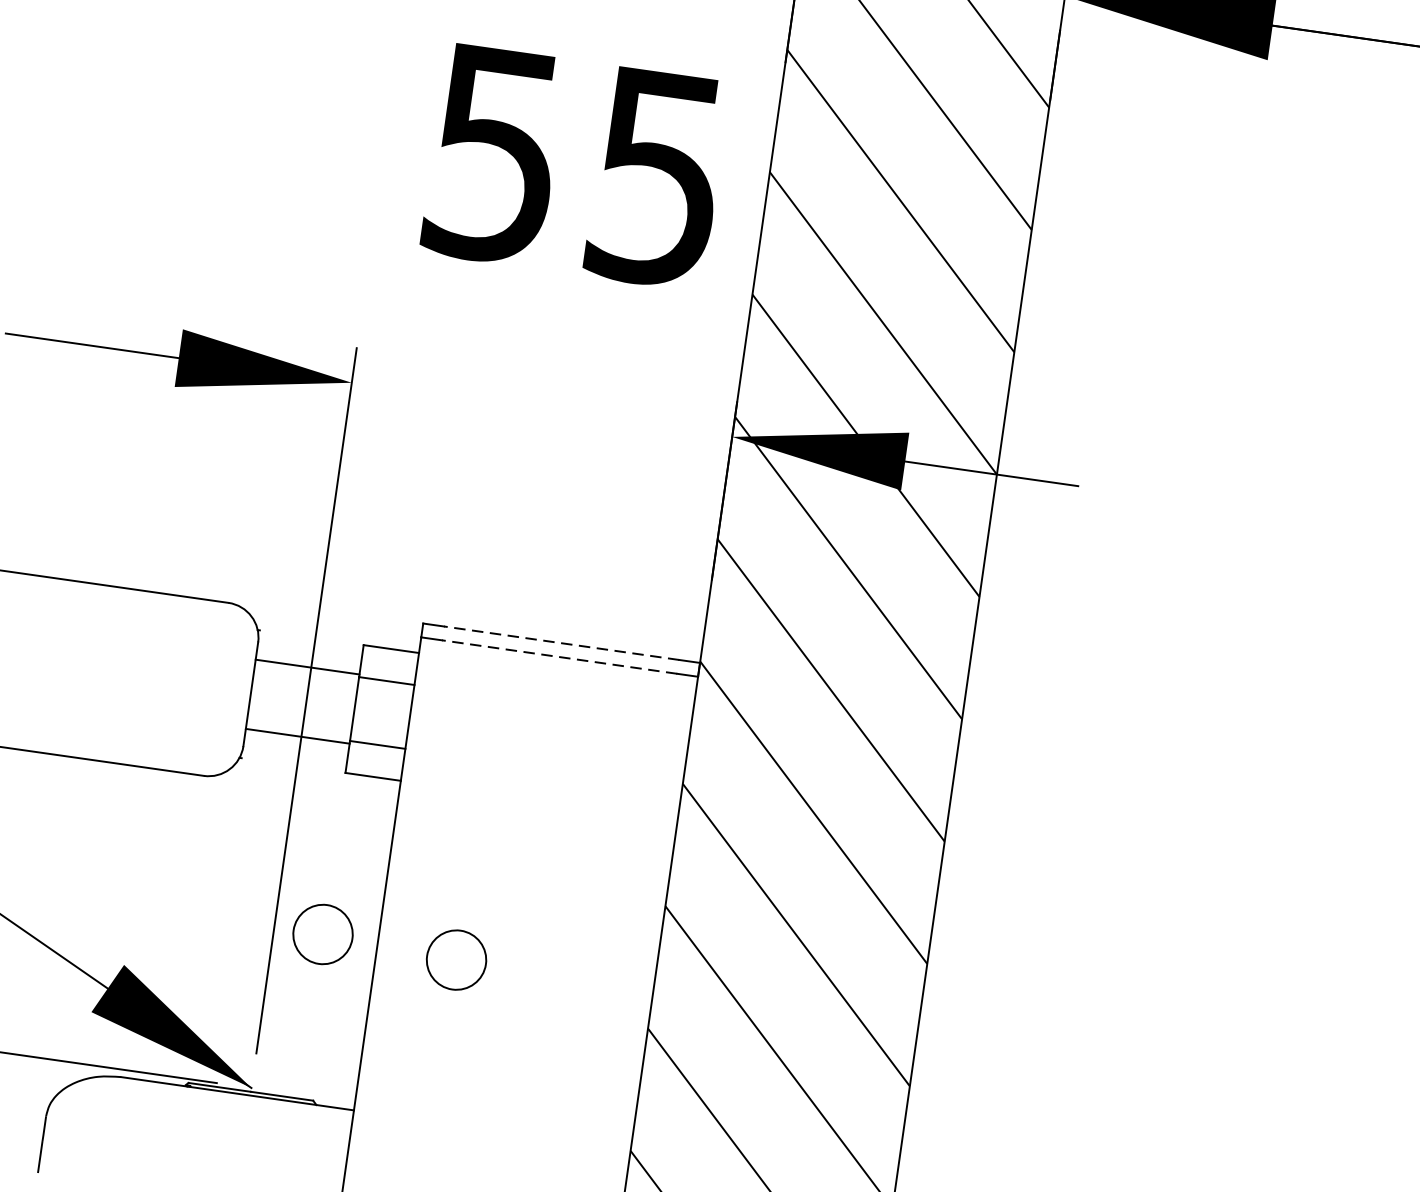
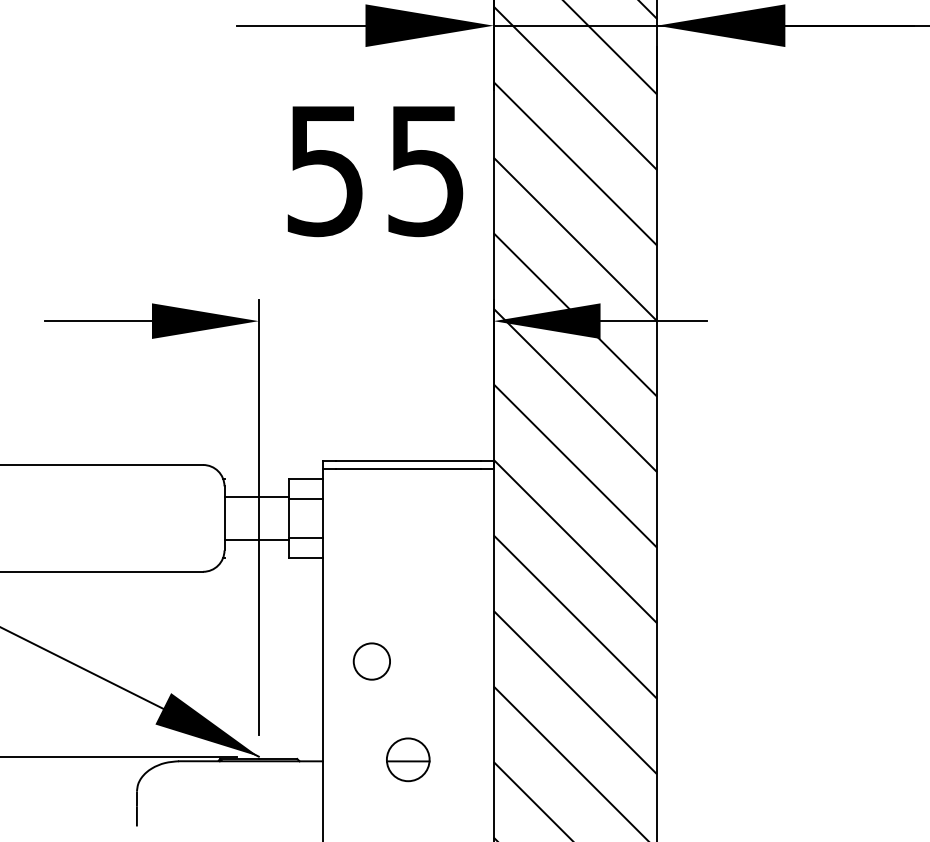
line: (562, 642) -> (408, 460), dashed -> solid
line: (560, 657) -> (408, 469), dashed -> solid
circle: (322, 934) -> (288, 657), removed
part: (493, 1127) -> (408, 759), added

